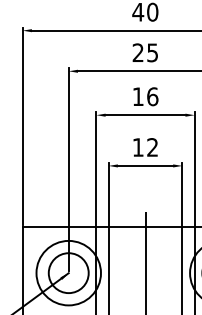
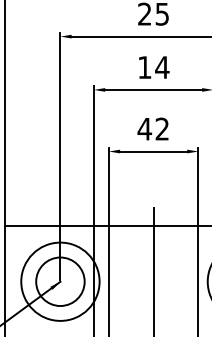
text: (152, 96) -> (162, 67), 16 -> 14
text: (138, 147) -> (145, 129), 12 -> 42

